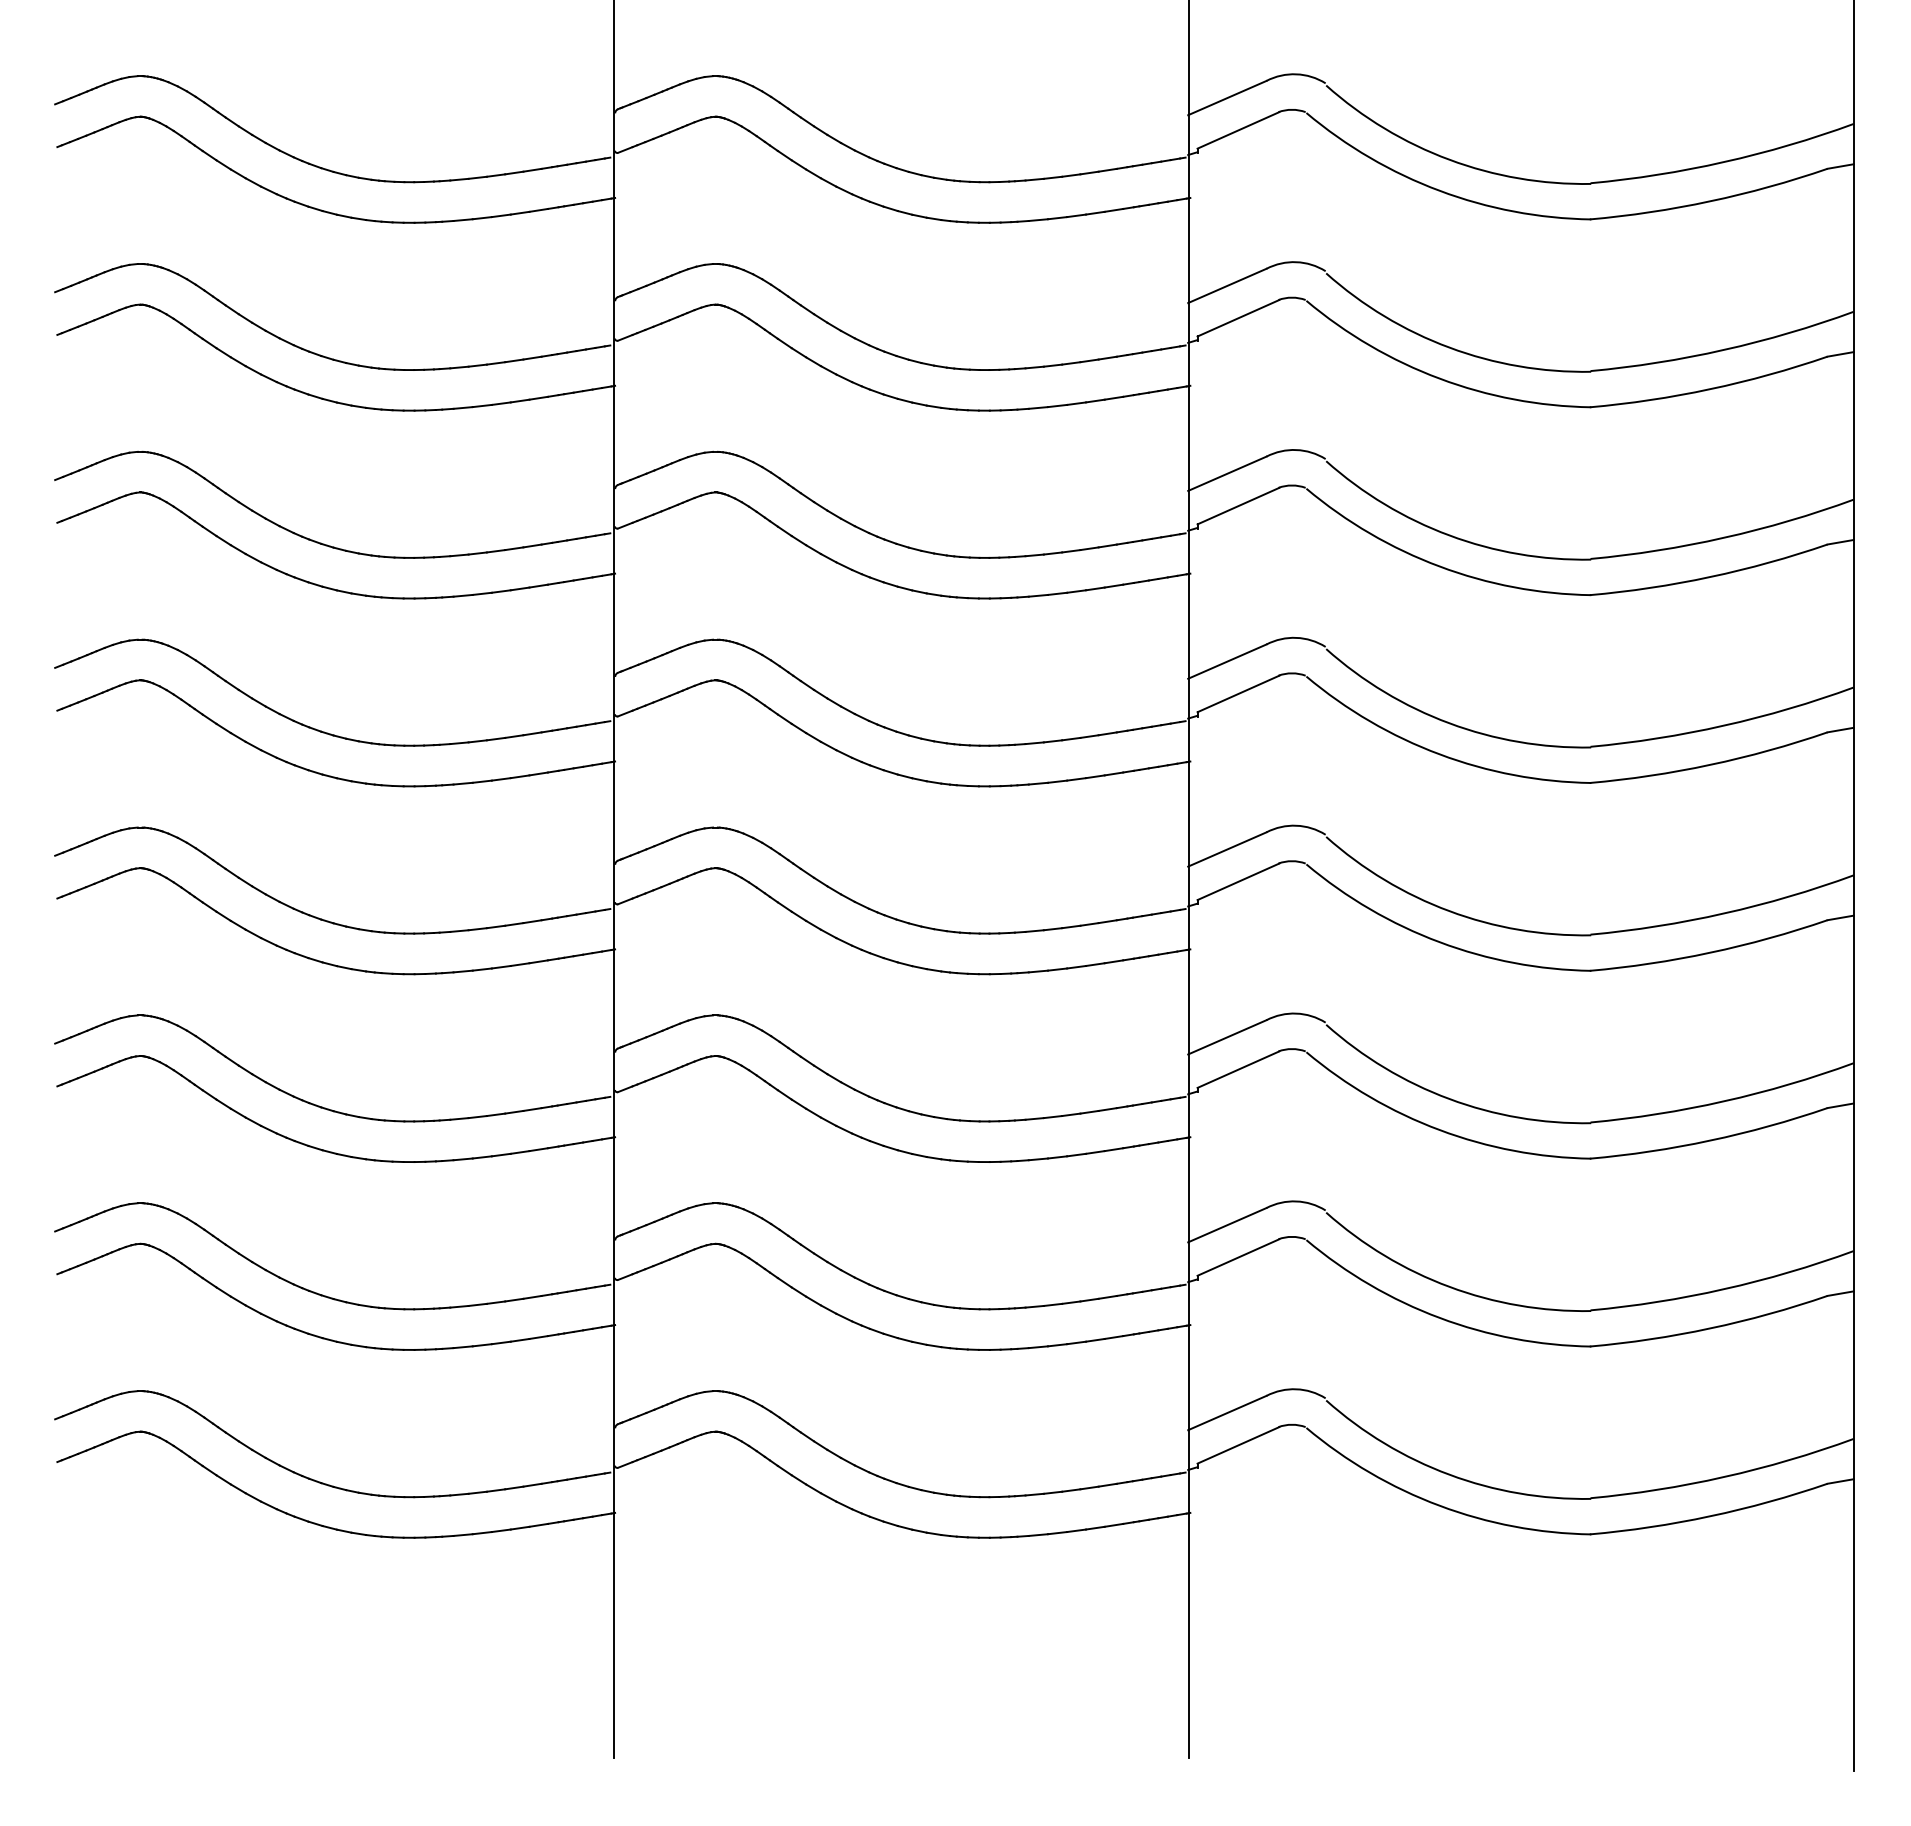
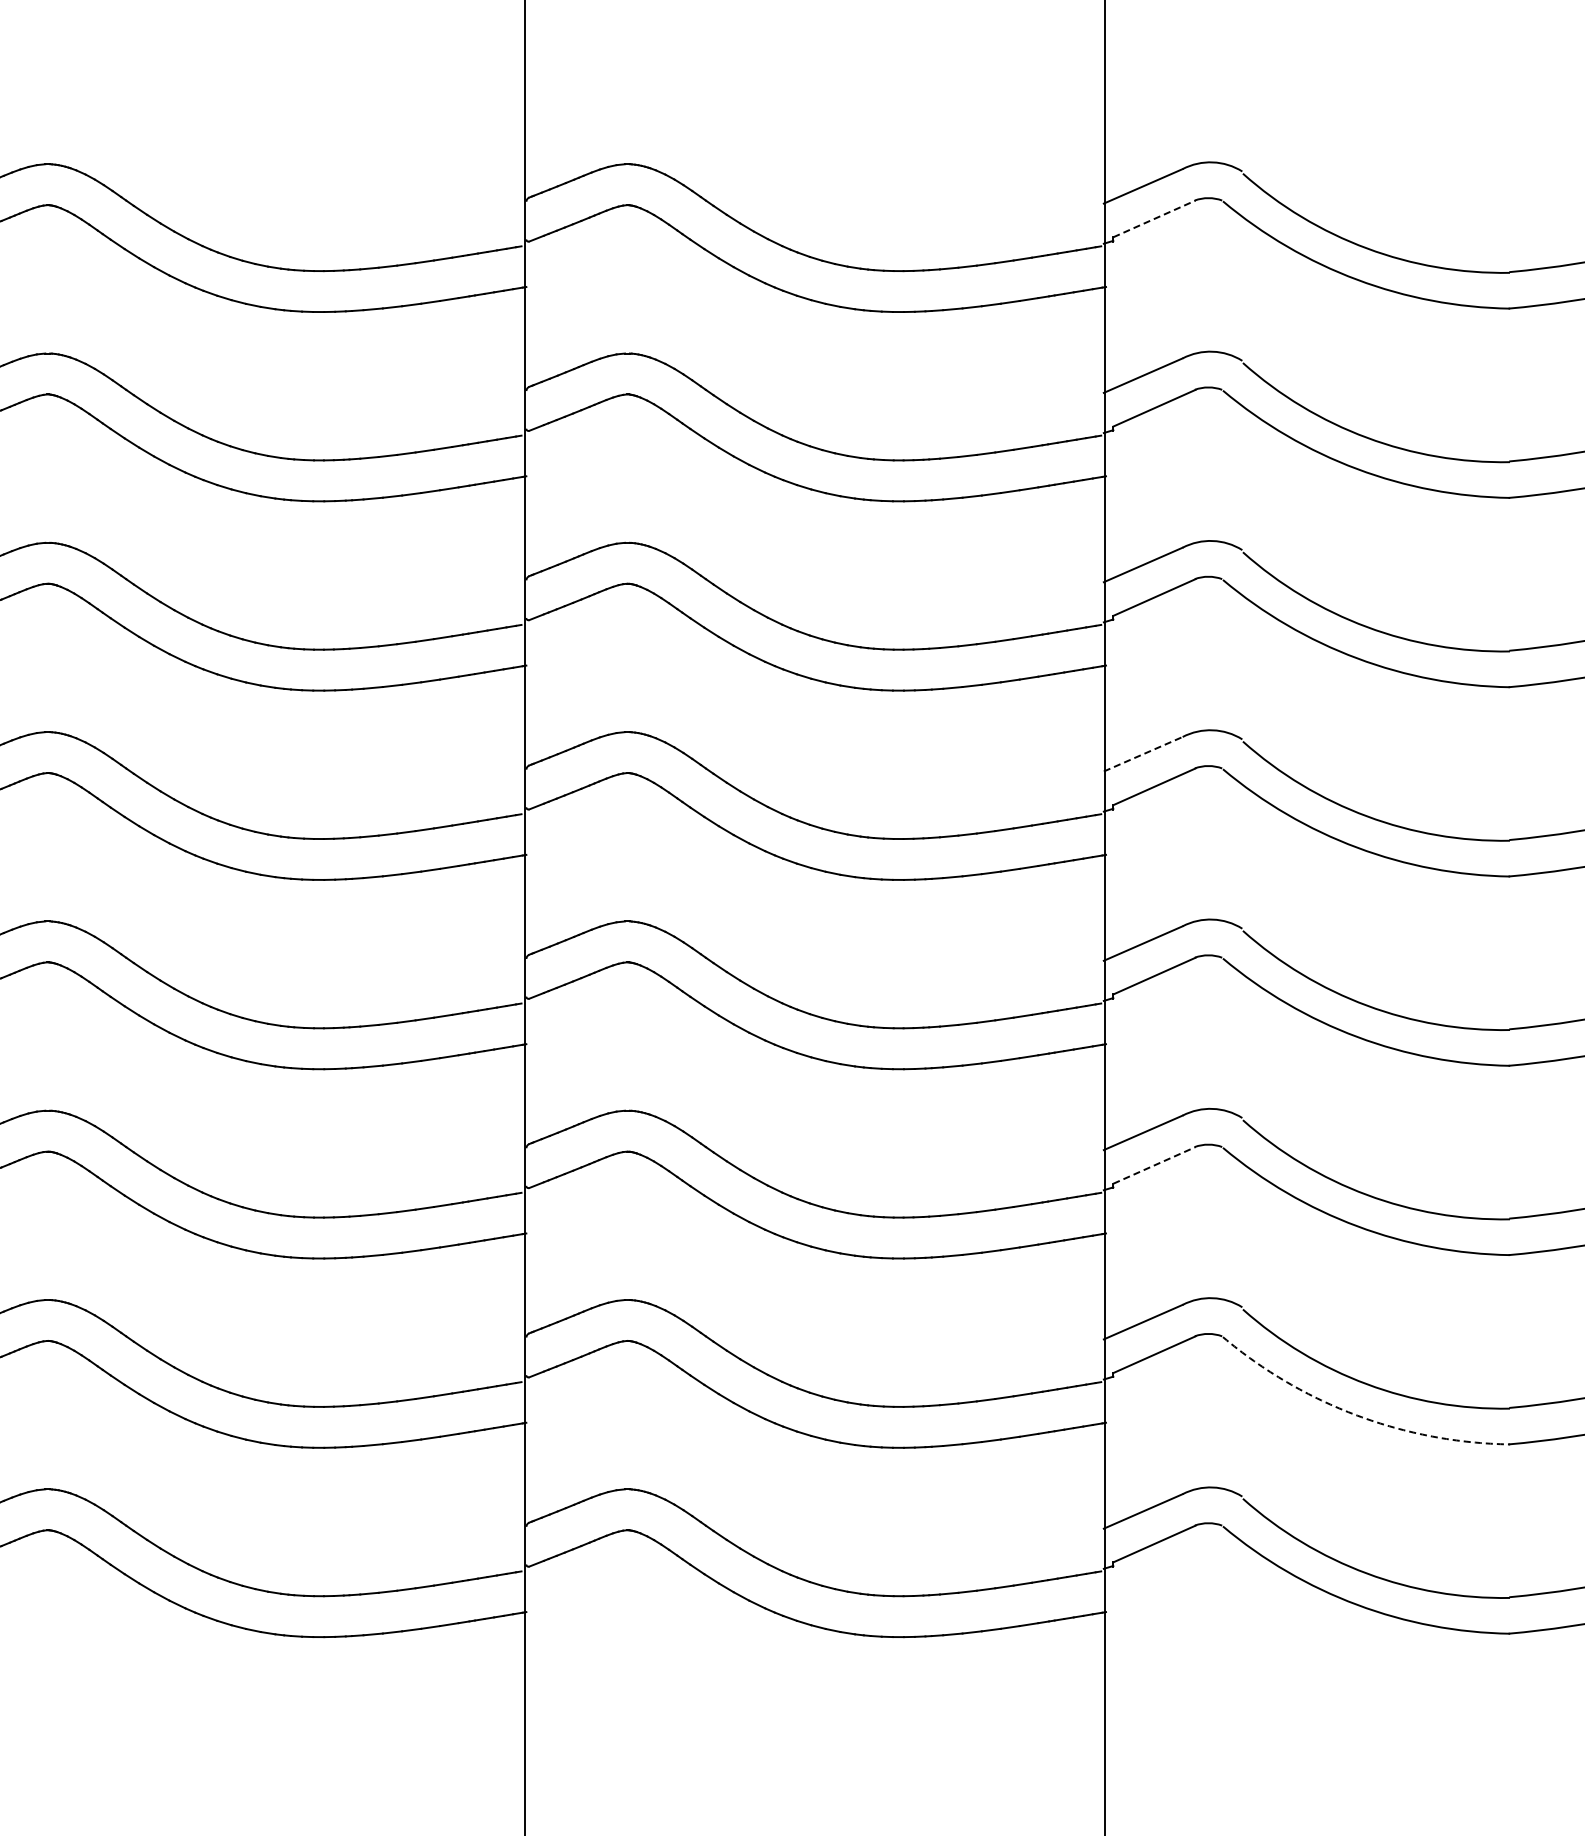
line: (1238, 130) -> (1154, 219), solid -> dashed
line: (1227, 661) -> (1143, 754), solid -> dashed
line: (1238, 1069) -> (1154, 1165), solid -> dashed
arc: (1439, 1317) -> (1357, 1415), solid -> dashed

